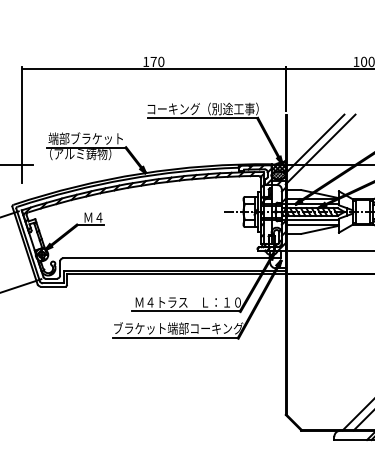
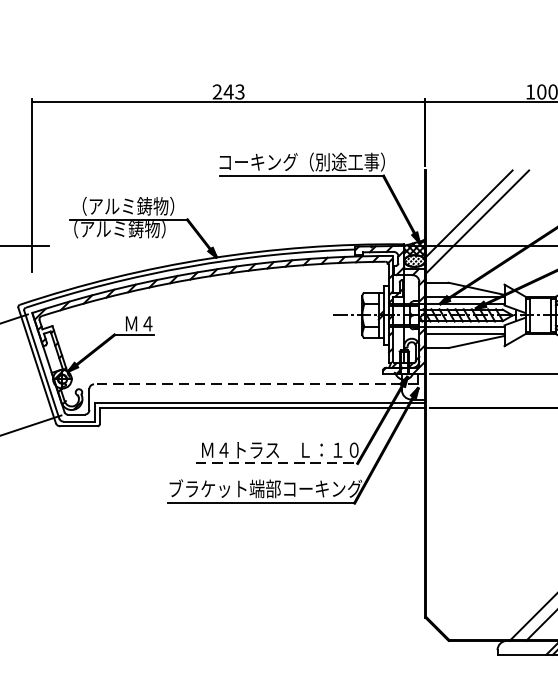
text: (153, 61) -> (228, 91), 170 -> 243
text: (85, 138) -> (127, 206), 端部ブラケット -> （アルミ鋳物）
line: (172, 258) -> (256, 384), solid -> dashed
line: (186, 311) -> (277, 463), solid -> dashed

